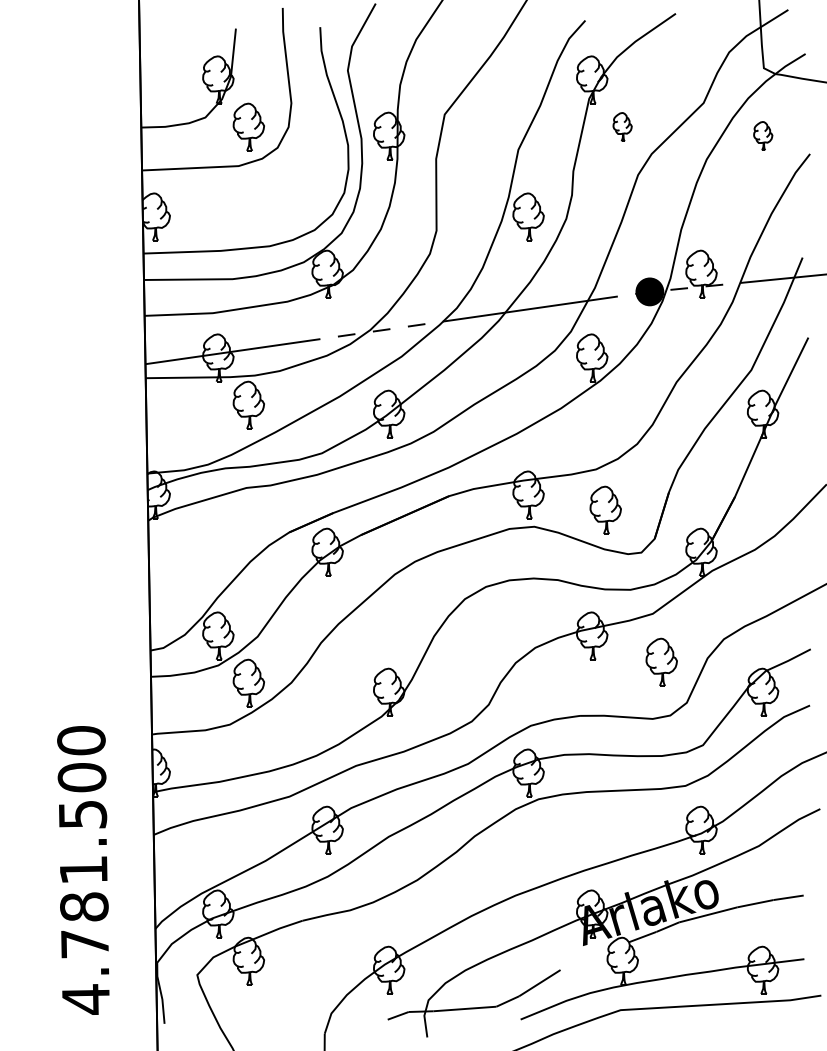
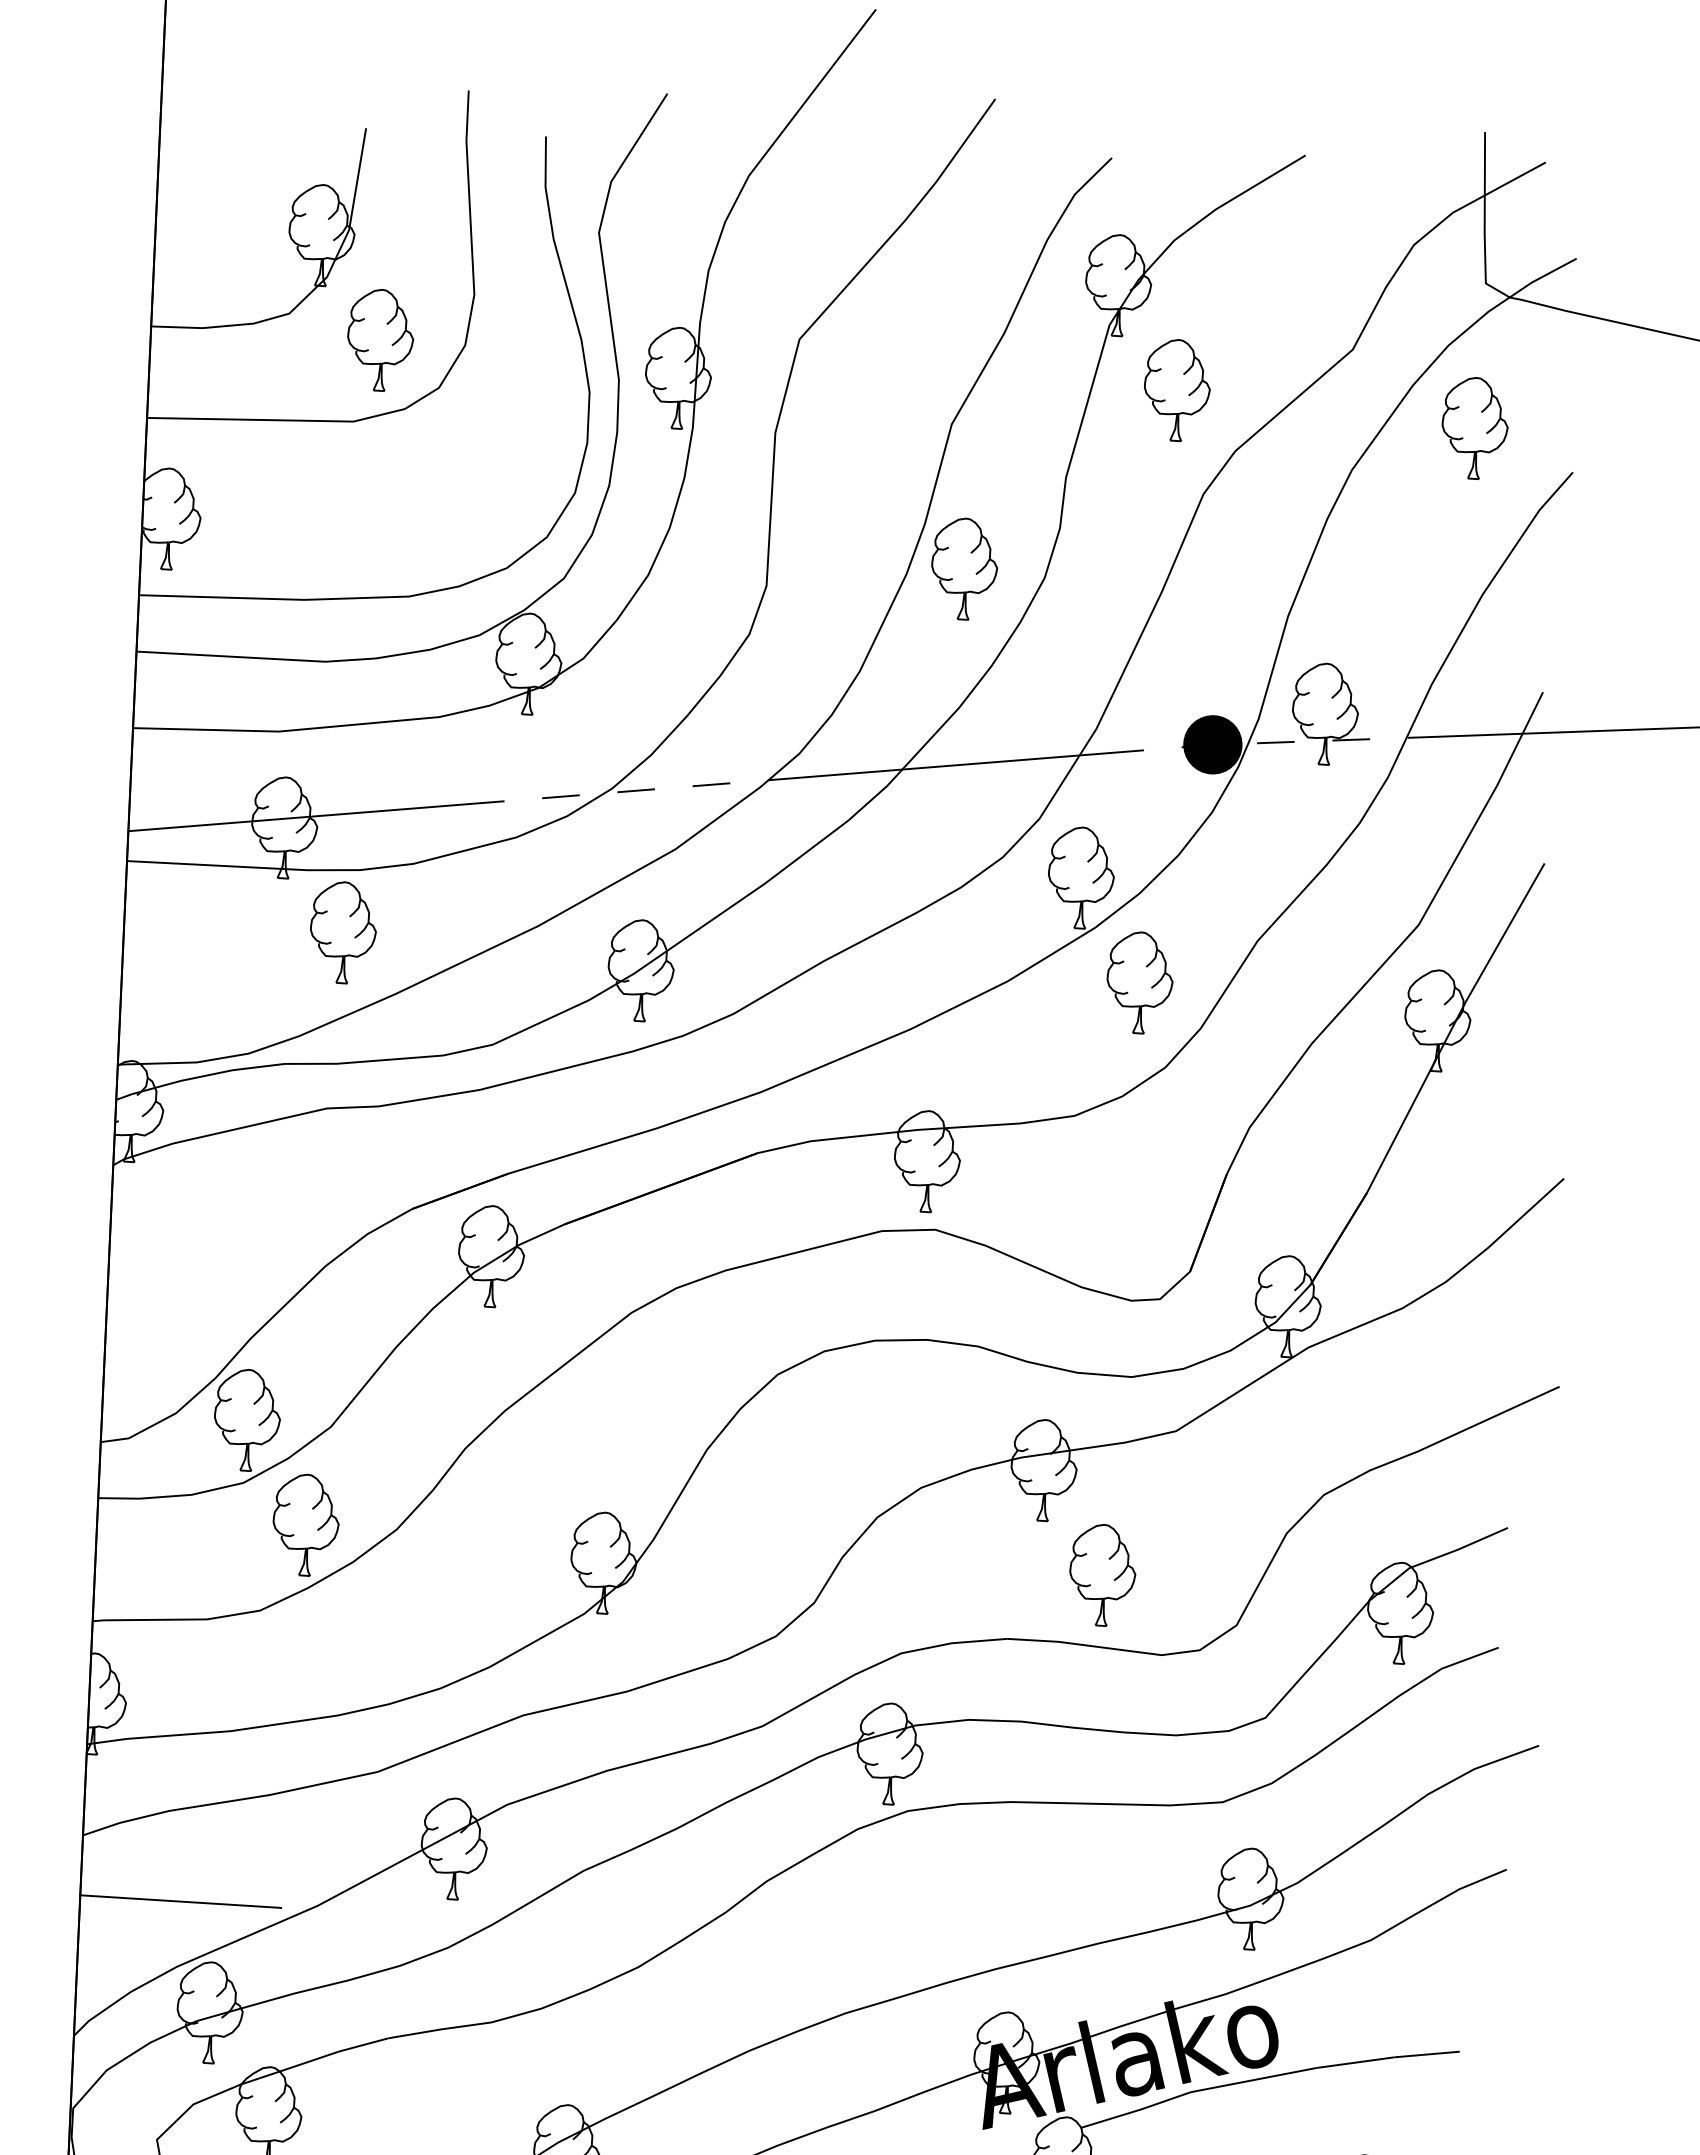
part: (622, 126) -> (1176, 388), size x1.67
part: (763, 135) -> (1475, 426), size x1.67
part: (605, 509) -> (1139, 981), moved
part: (661, 661) -> (1102, 1573), moved
line: (201, 863) -> (180, 1902), added

